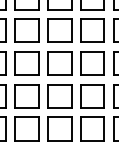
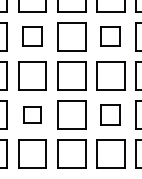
part: (26, 30) -> (31, 36), size x0.7
part: (92, 30) -> (110, 36), size x0.7
part: (26, 96) -> (31, 115), size x0.6
part: (92, 96) -> (110, 115), size x0.7

